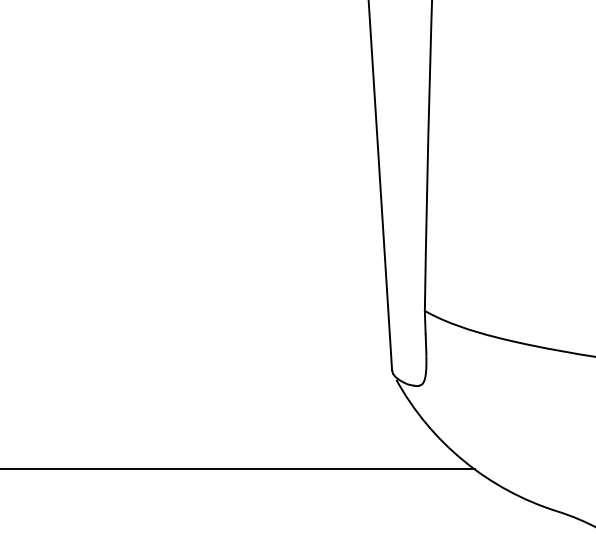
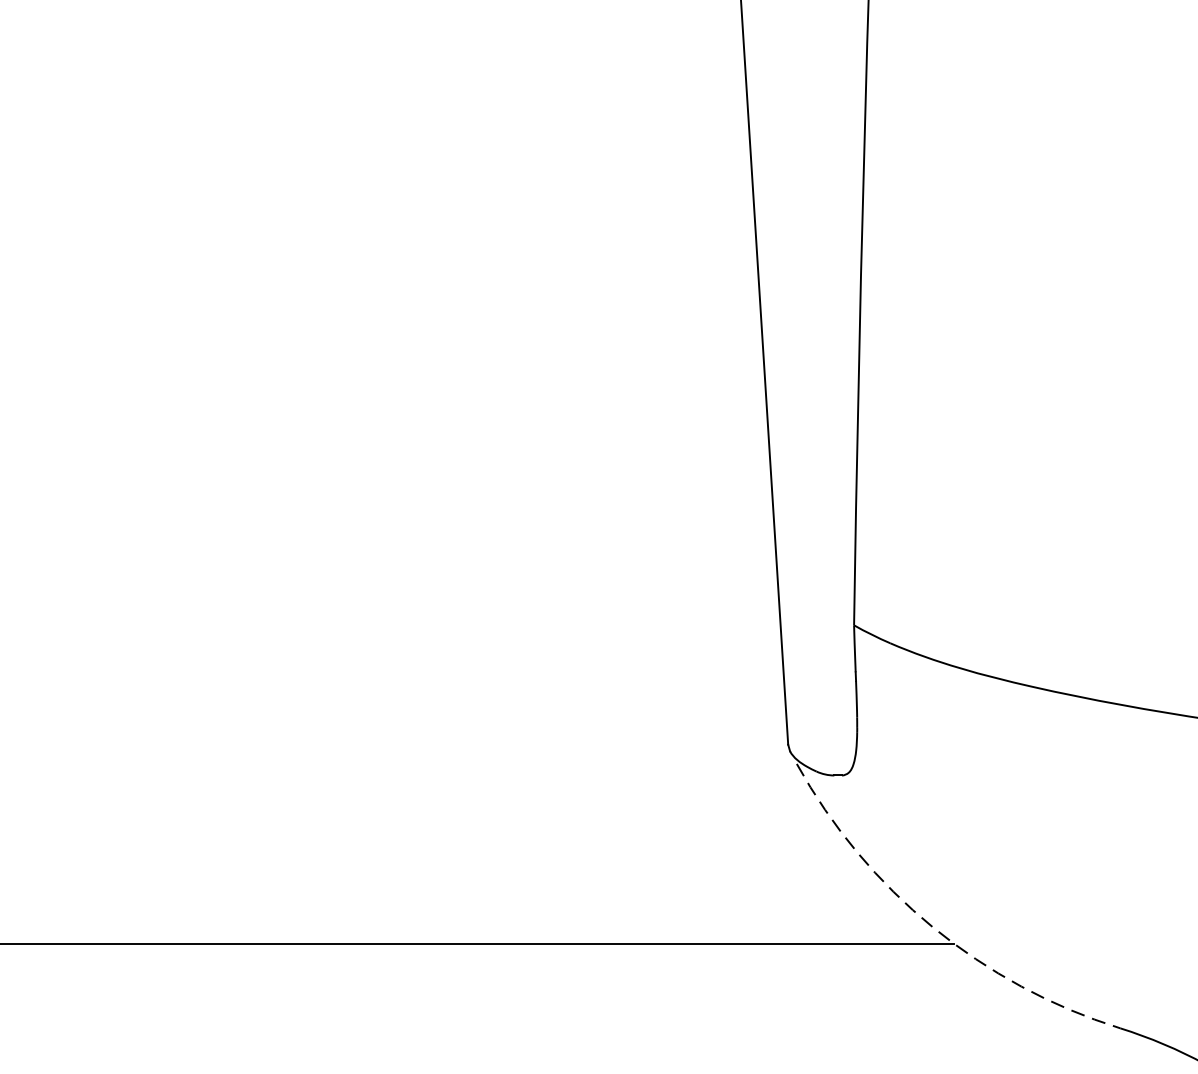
arc: (464, 461) -> (933, 928), solid -> dashed

